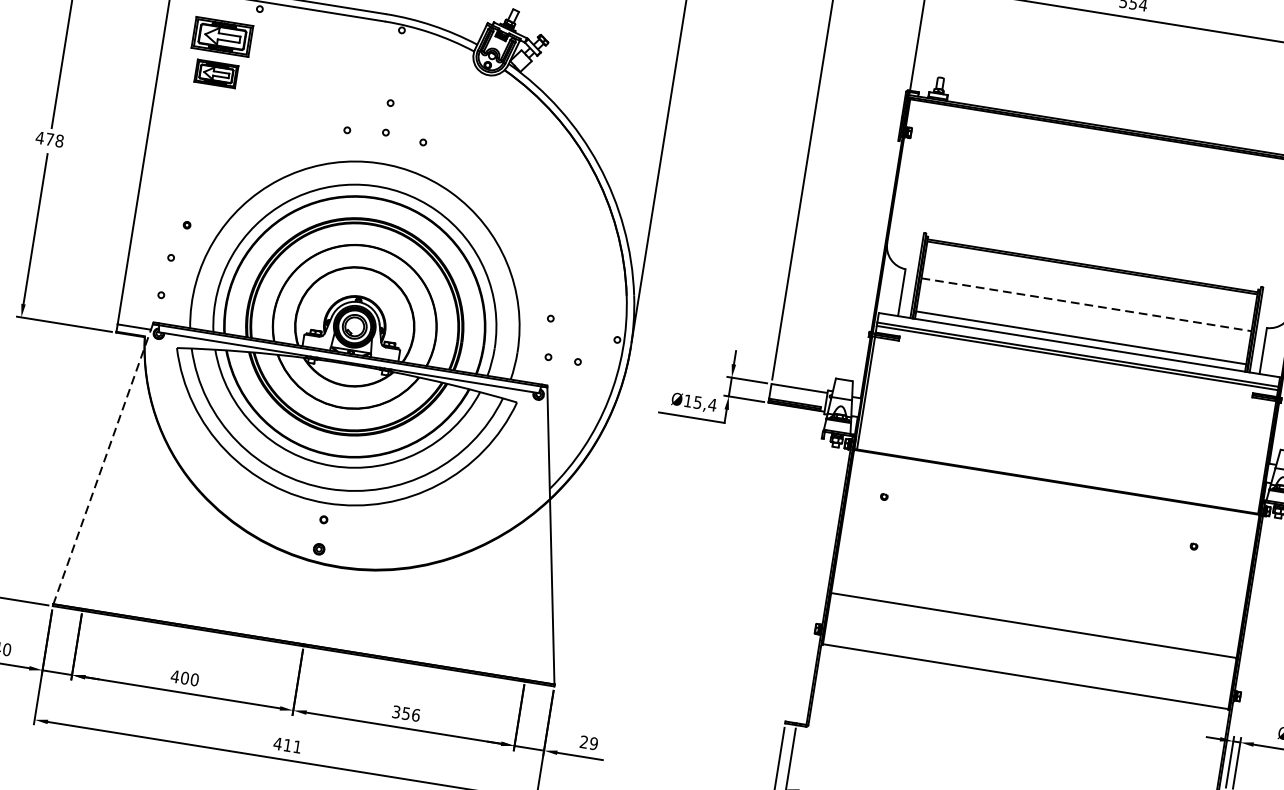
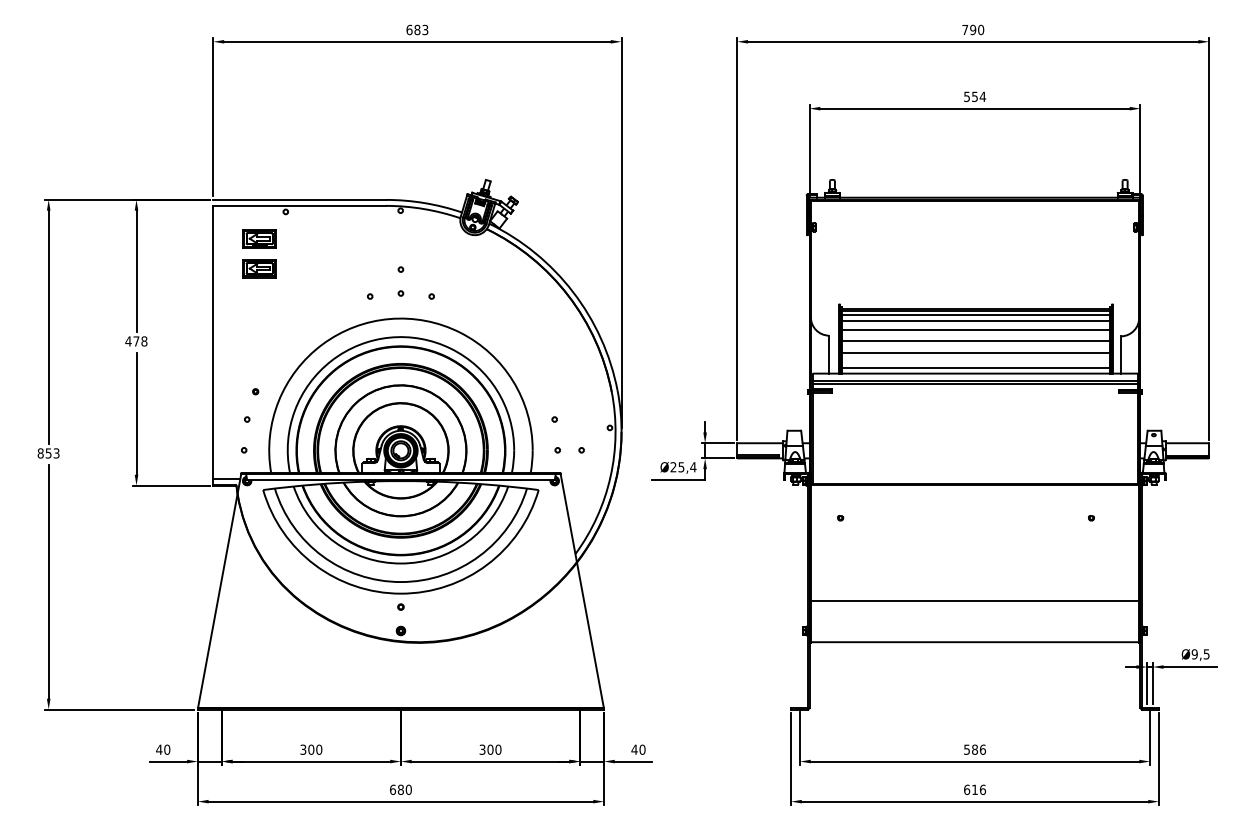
part: (222, 36) -> (259, 238), size x0.71
line: (1090, 273) -> (975, 315), added
line: (1089, 280) -> (975, 321), added
line: (1087, 291) -> (975, 330), added
line: (1087, 304) -> (976, 340), dashed -> solid
line: (1083, 320) -> (975, 353), added
text: (687, 401) -> (673, 467), Ø15,4 -> Ø25,4
line: (102, 464) -> (219, 591), dashed -> solid
text: (175, 676) -> (303, 749), 400 -> 300
text: (411, 714) -> (494, 749), 356 -> 300
text: (589, 742) -> (638, 749), 29 -> 40
text: (287, 744) -> (400, 789), 411 -> 680

